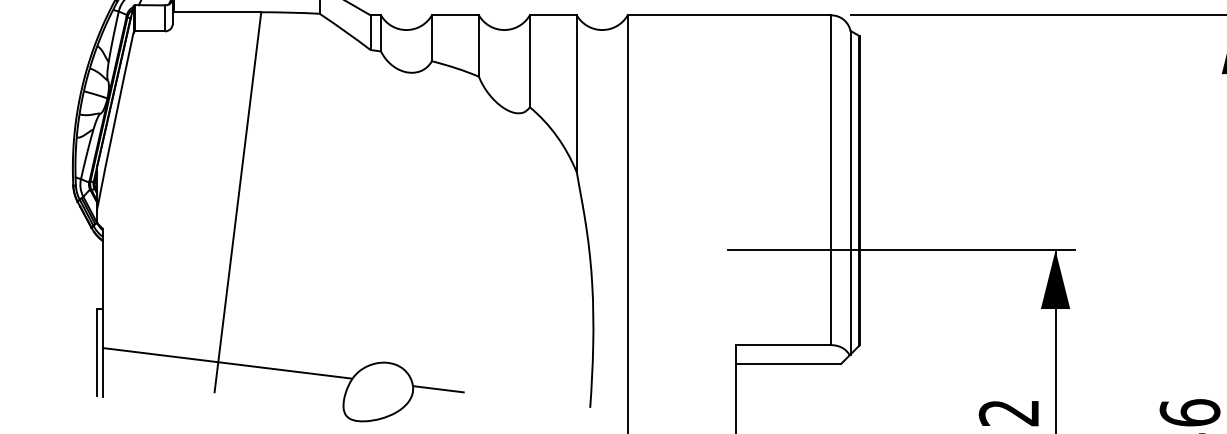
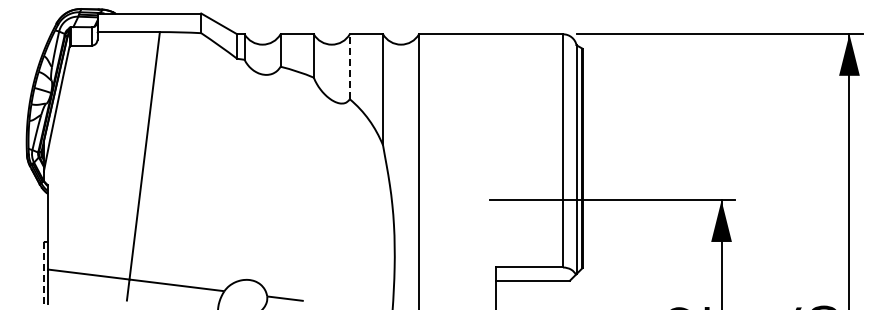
line: (529, 60) -> (349, 66), solid -> dashed
line: (96, 352) -> (43, 272), solid -> dashed

